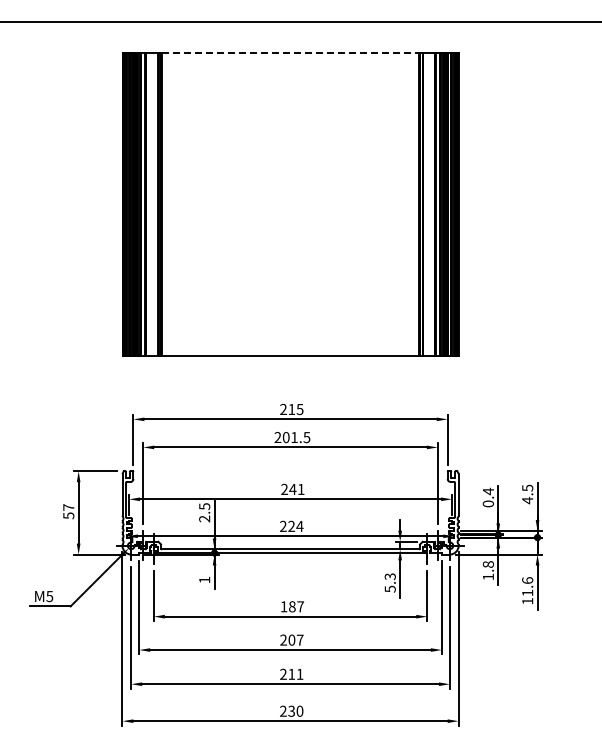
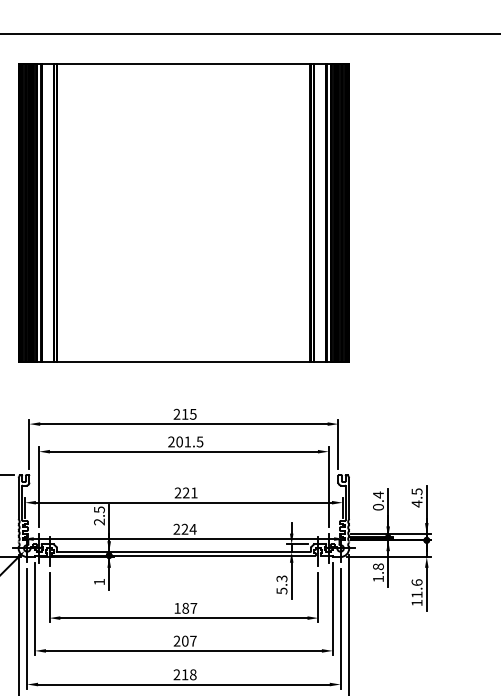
line: (290, 53) -> (183, 64), dashed -> solid
text: (292, 488) -> (185, 492), 241 -> 221
text: (299, 673) -> (192, 673), 211 -> 218

